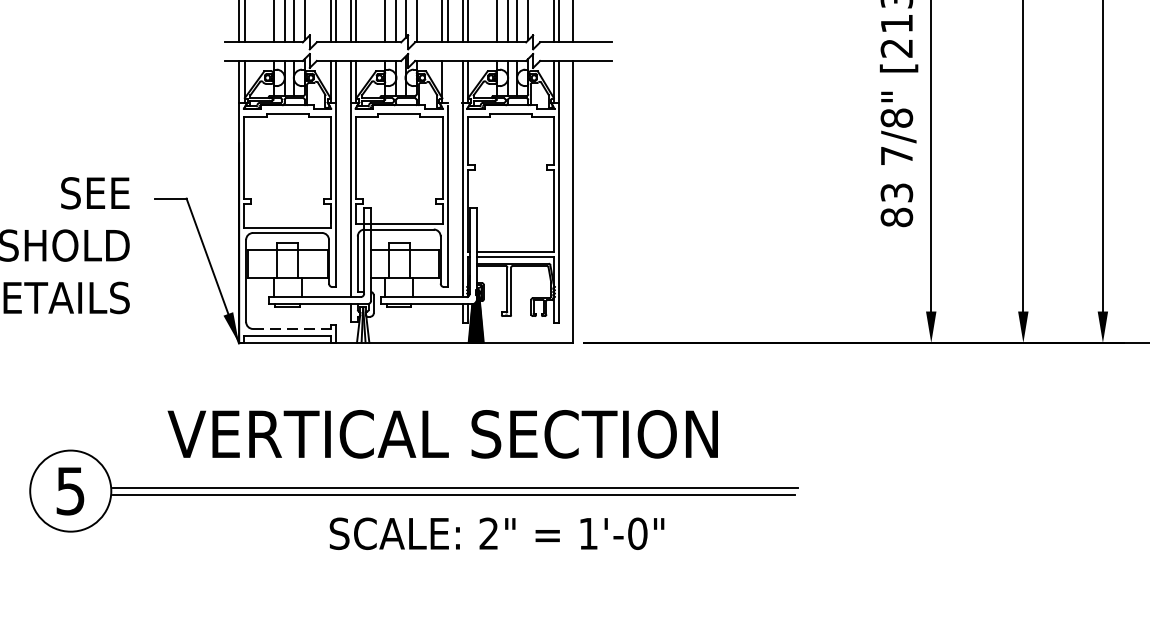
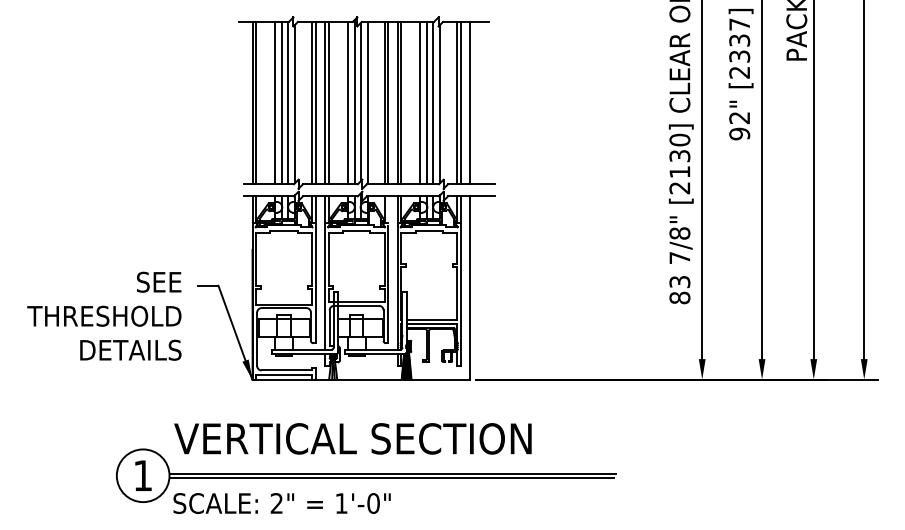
line: (292, 329) -> (287, 370), dashed -> solid
text: (442, 433) -> (352, 438), moved
text: (69, 490) -> (142, 475), 5 -> 1
text: (496, 533) -> (281, 503), moved

